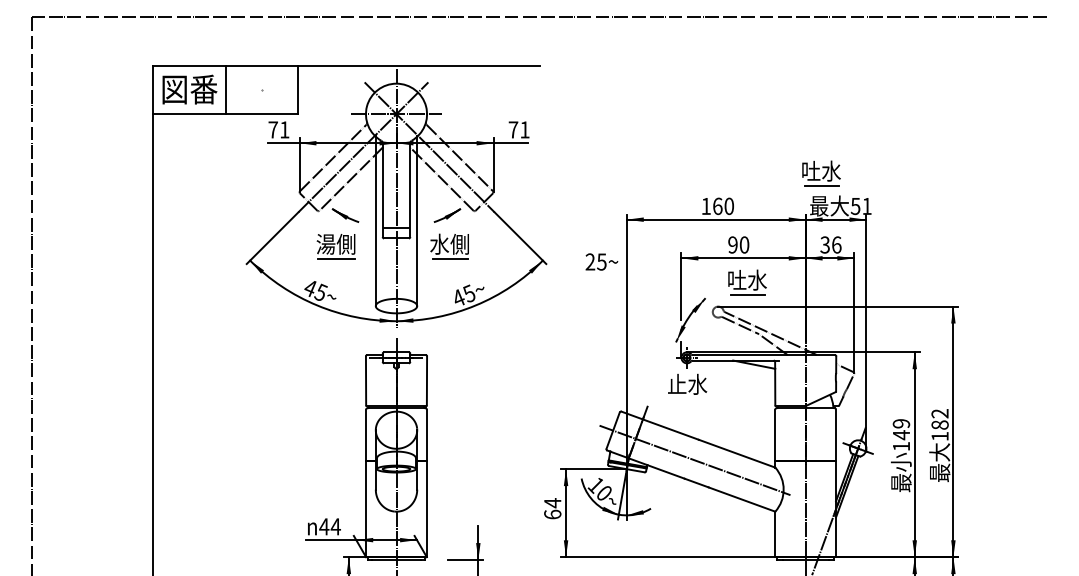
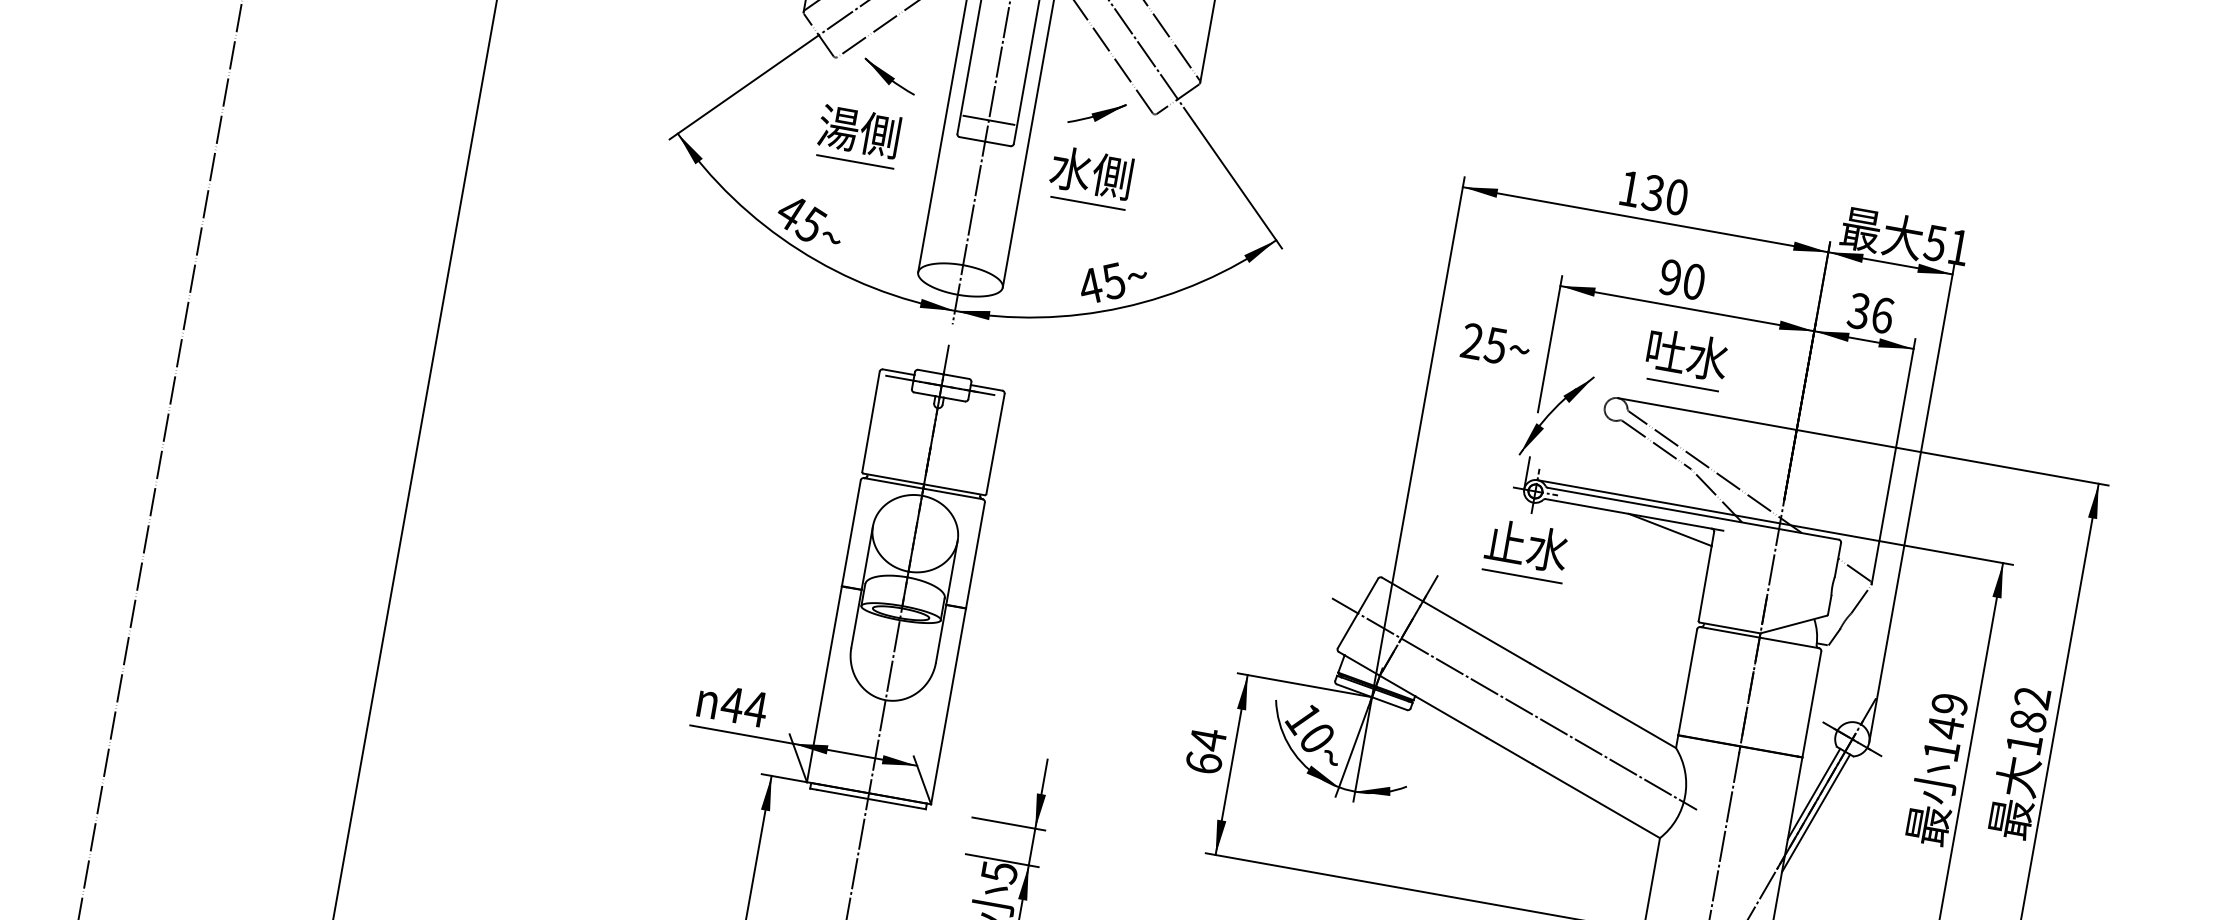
part: (821, 173) -> (1877, 163), removed
text: (717, 205) -> (1653, 191), 160 -> 130
text: (601, 261) -> (1495, 344), moved
line: (687, 399) -> (1521, 576), added

